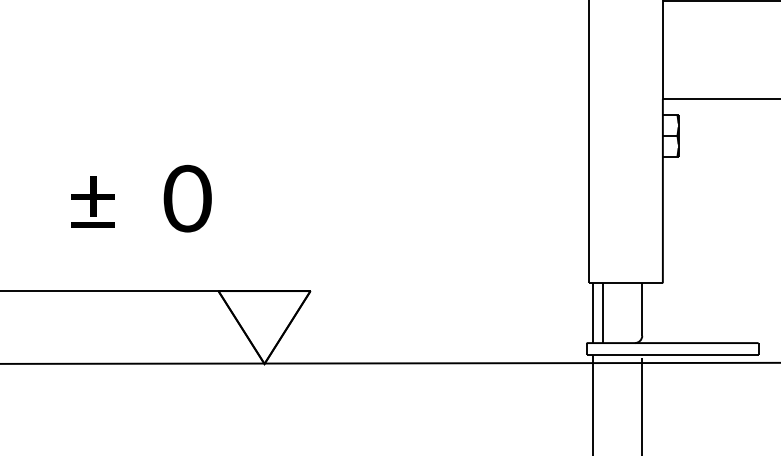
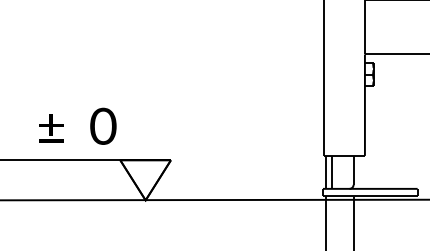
text: (140, 197) -> (77, 125), moved

